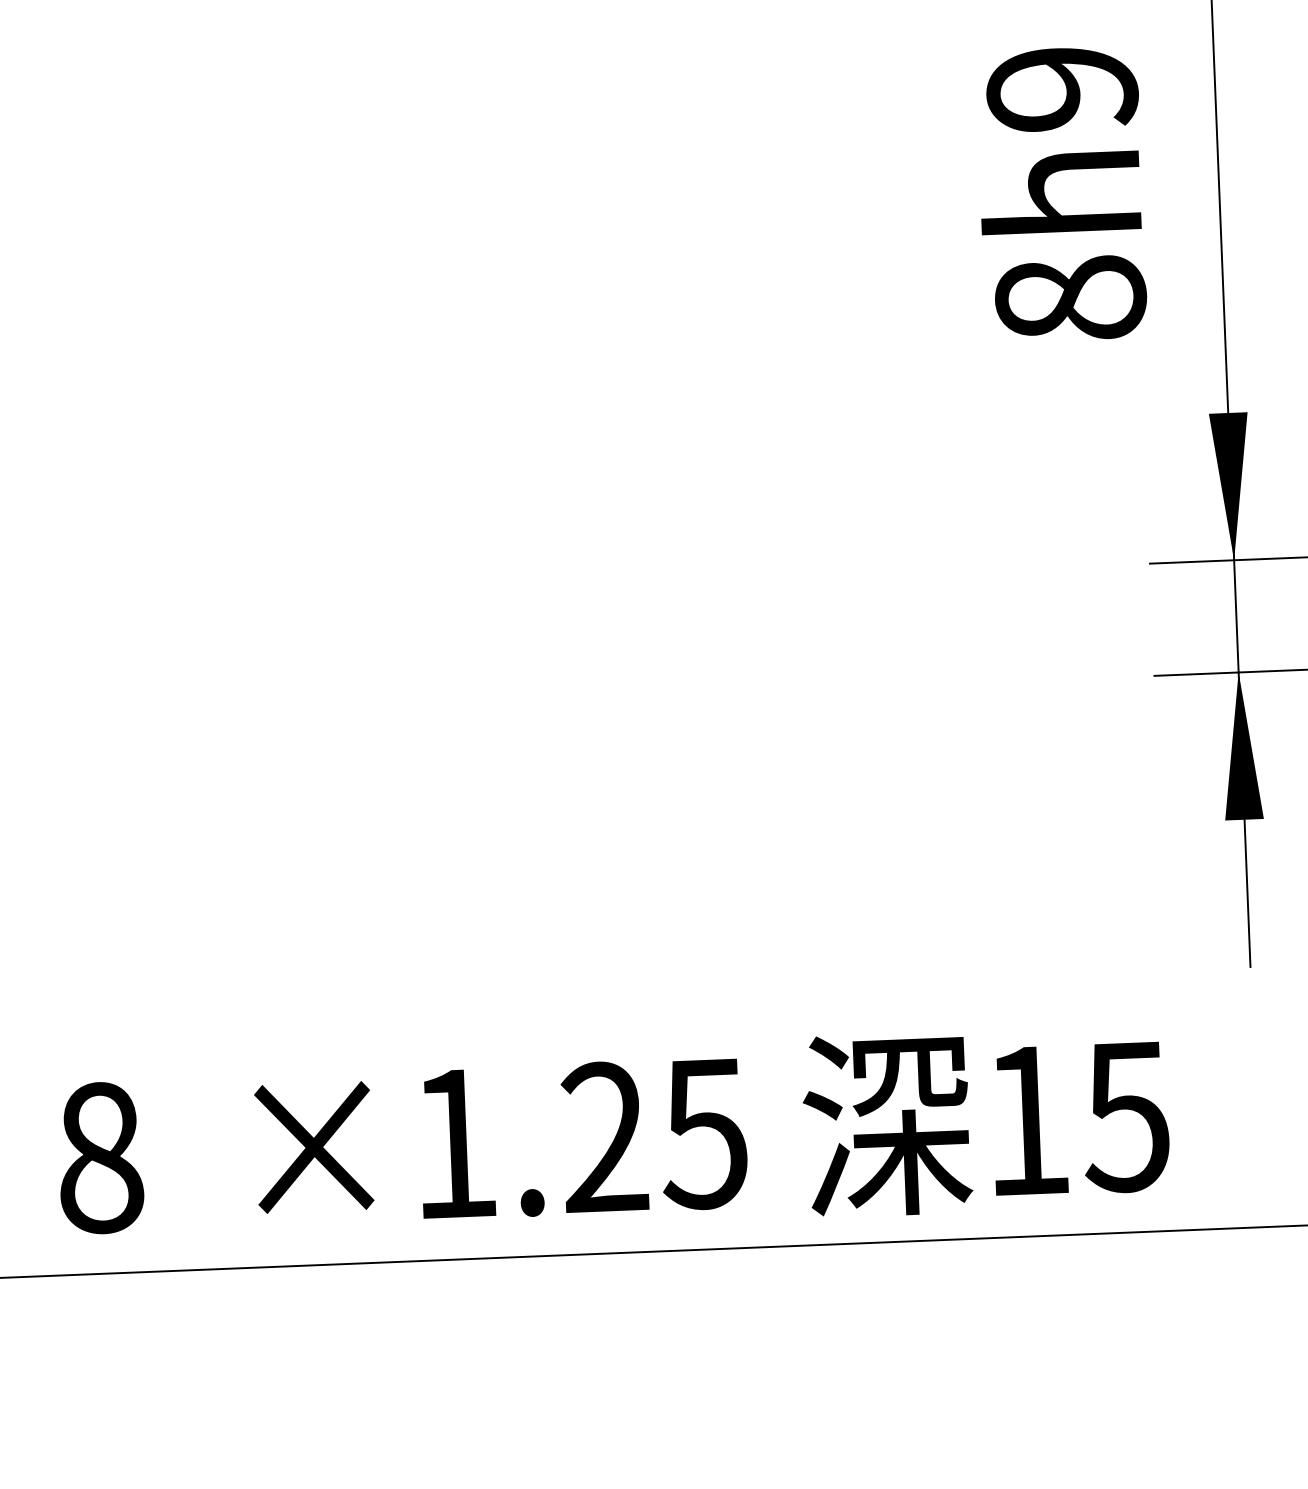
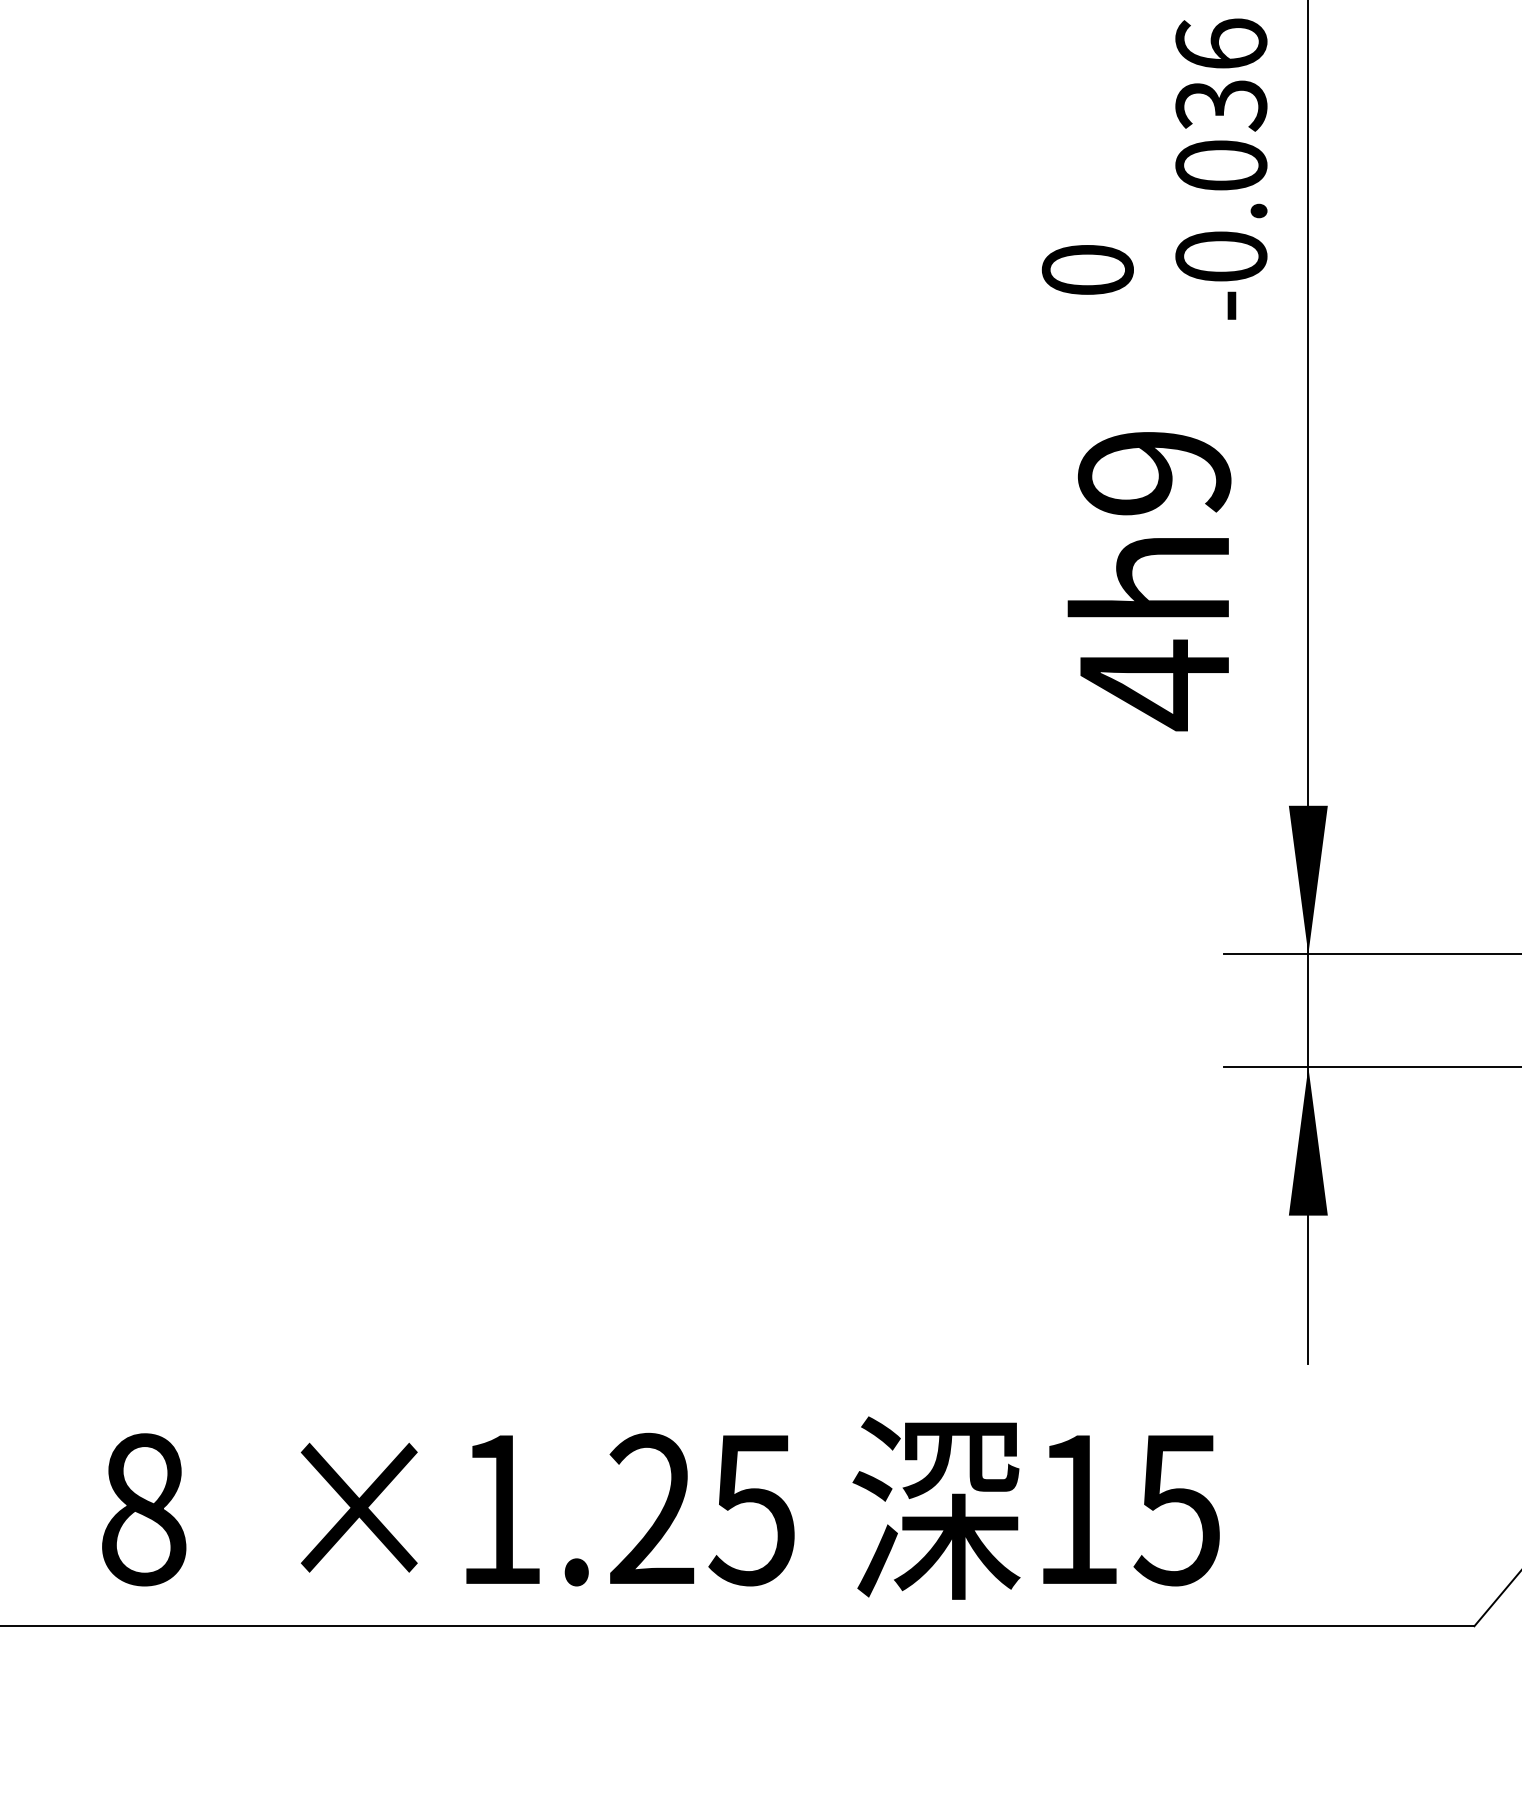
text: (1070, 299) -> (1154, 685), 8h9 -> 4h9

